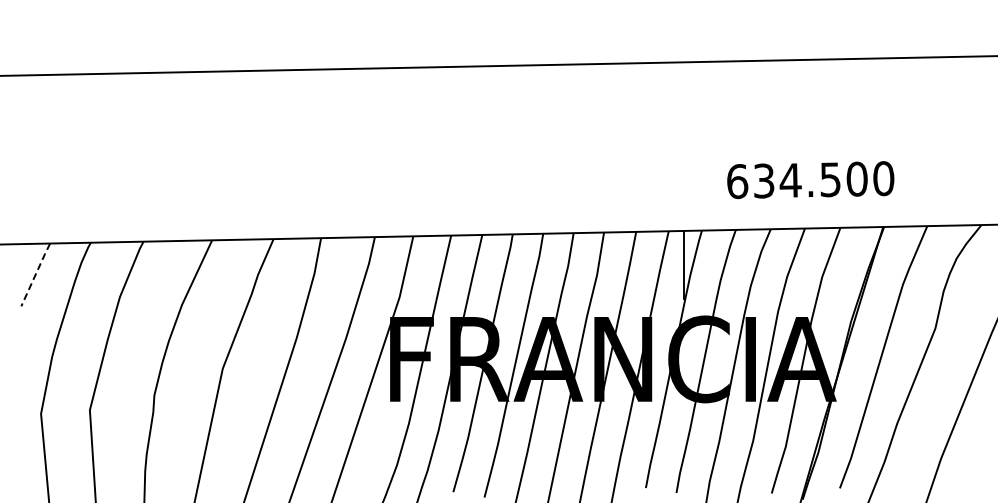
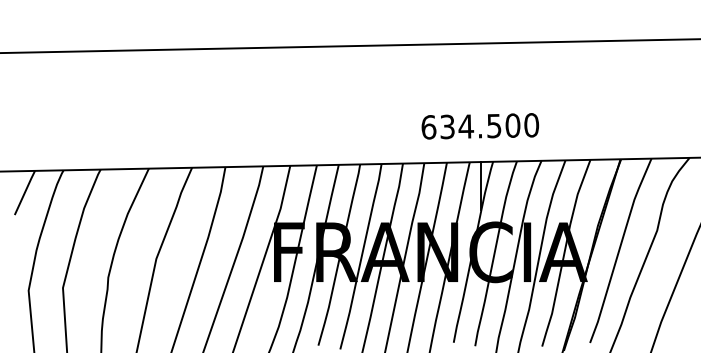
text: (810, 180) -> (480, 126), moved
line: (35, 274) -> (24, 192), dashed -> solid

